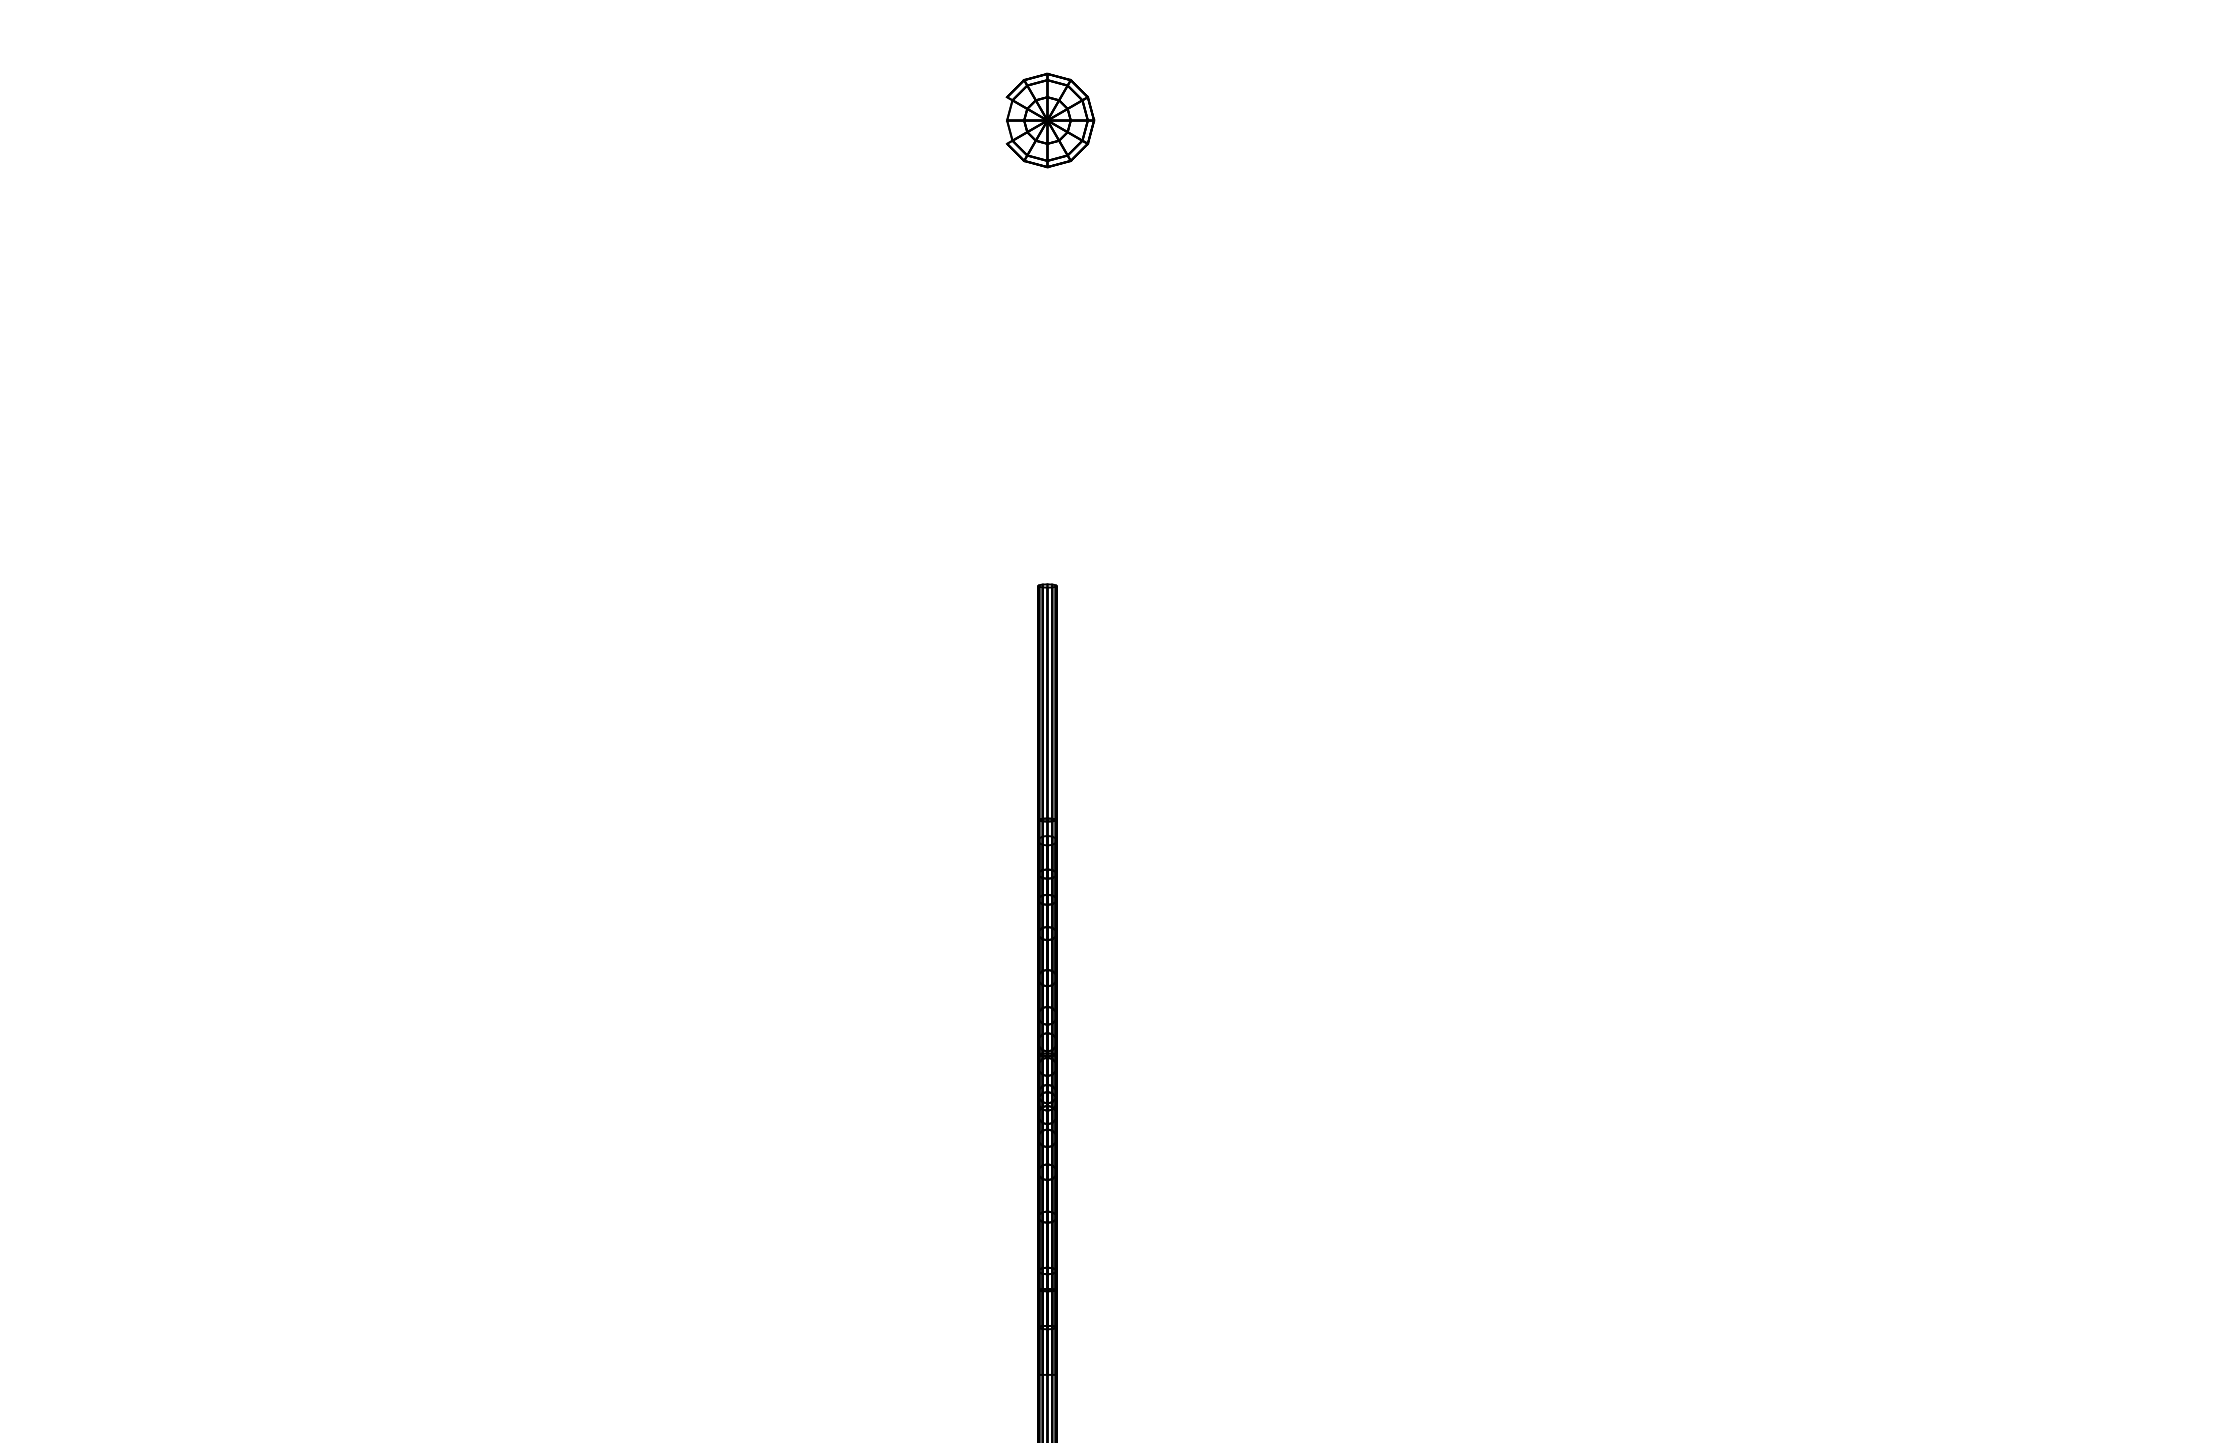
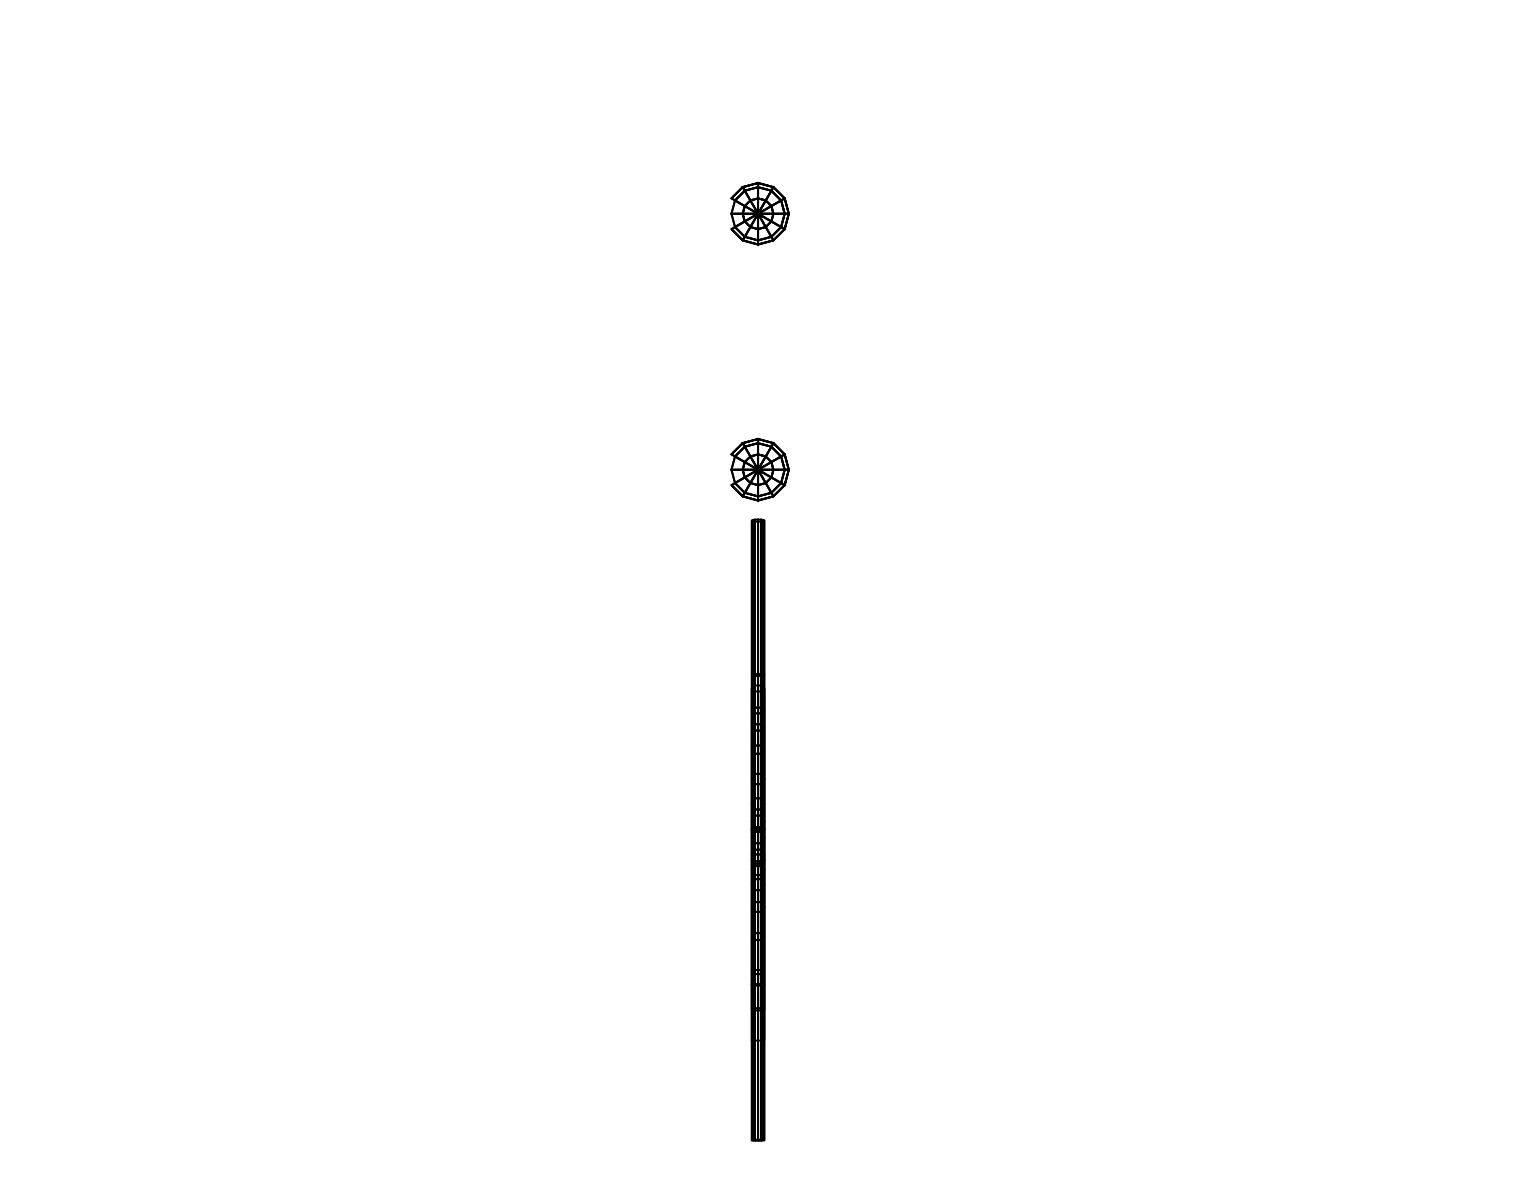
part: (1049, 508) -> (759, 469), added

